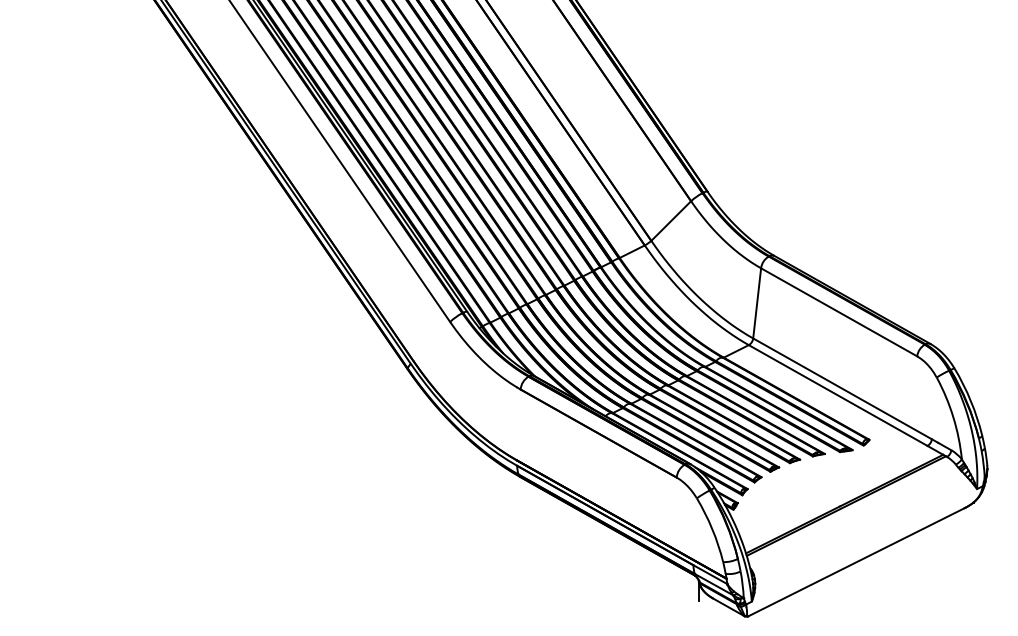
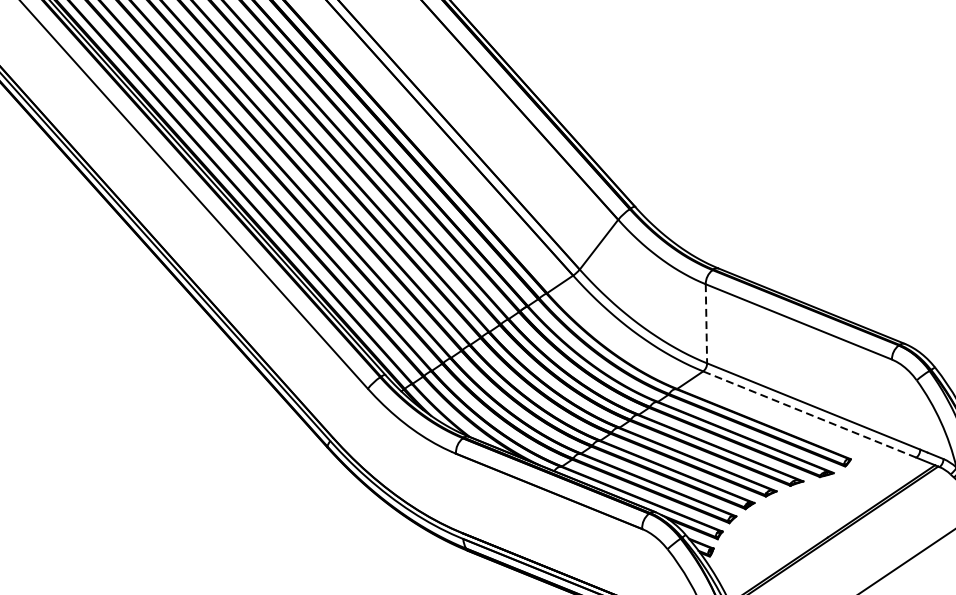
line: (757, 303) -> (706, 323), solid -> dashed
line: (838, 395) -> (810, 414), solid -> dashed

